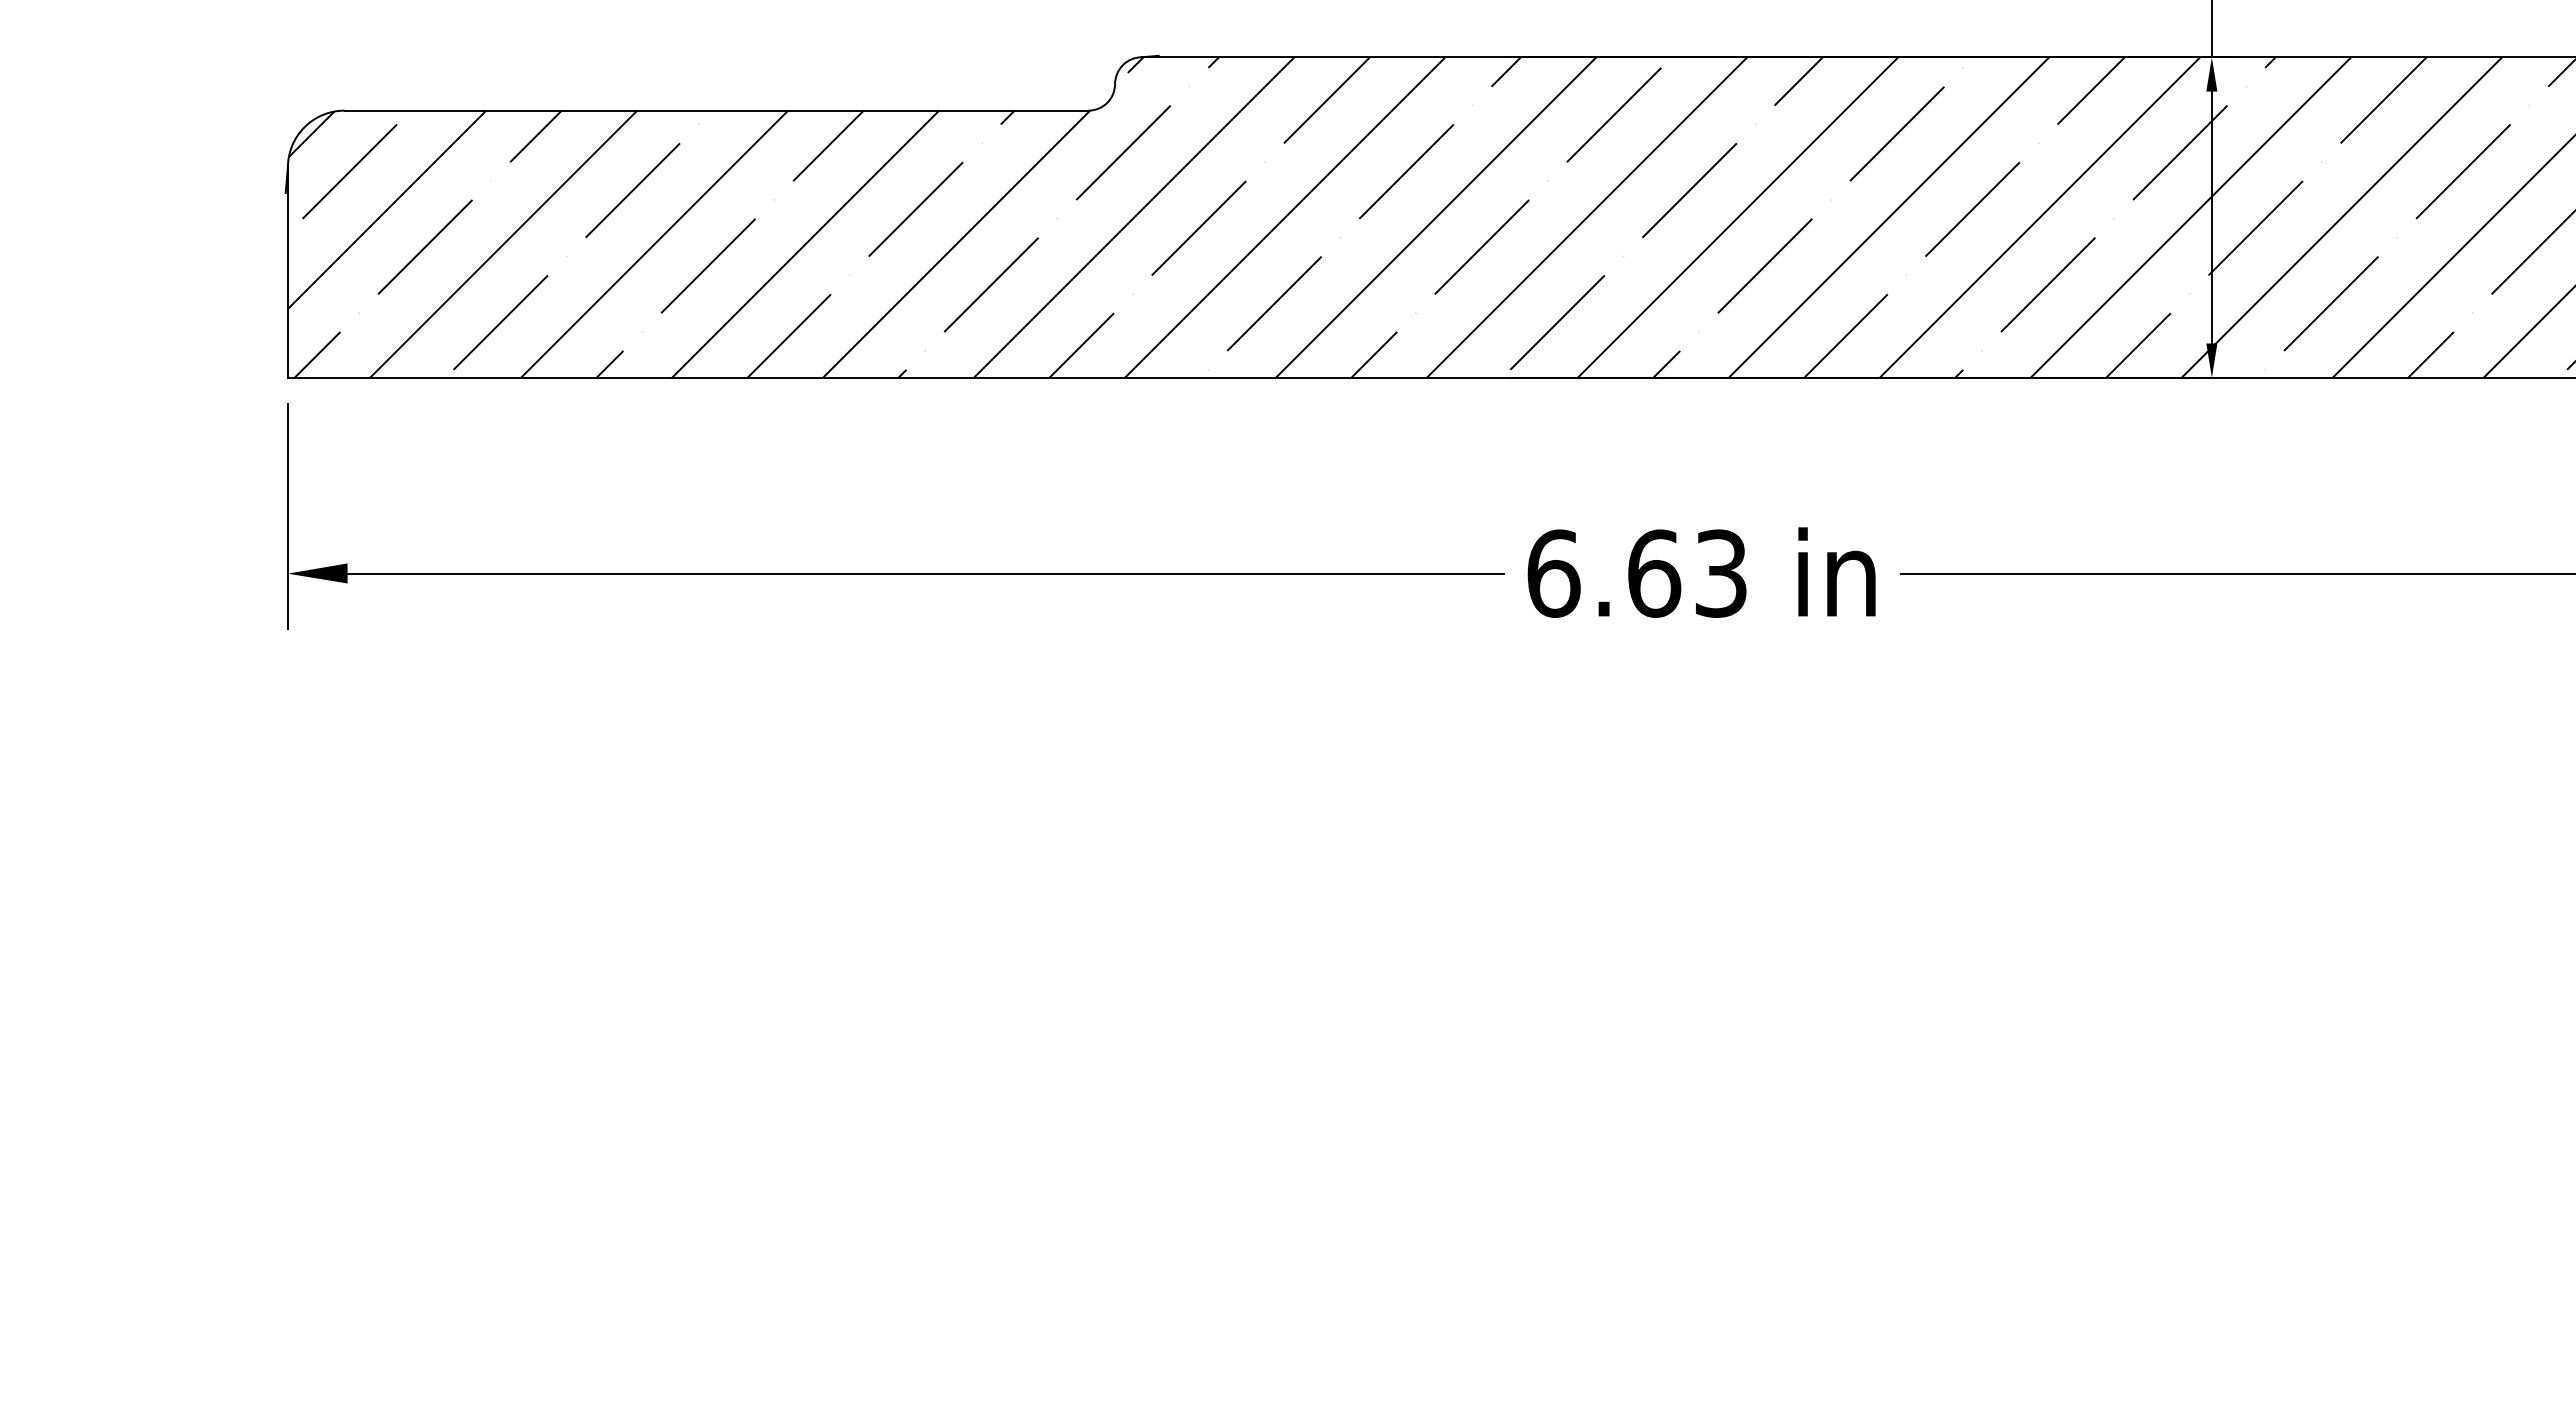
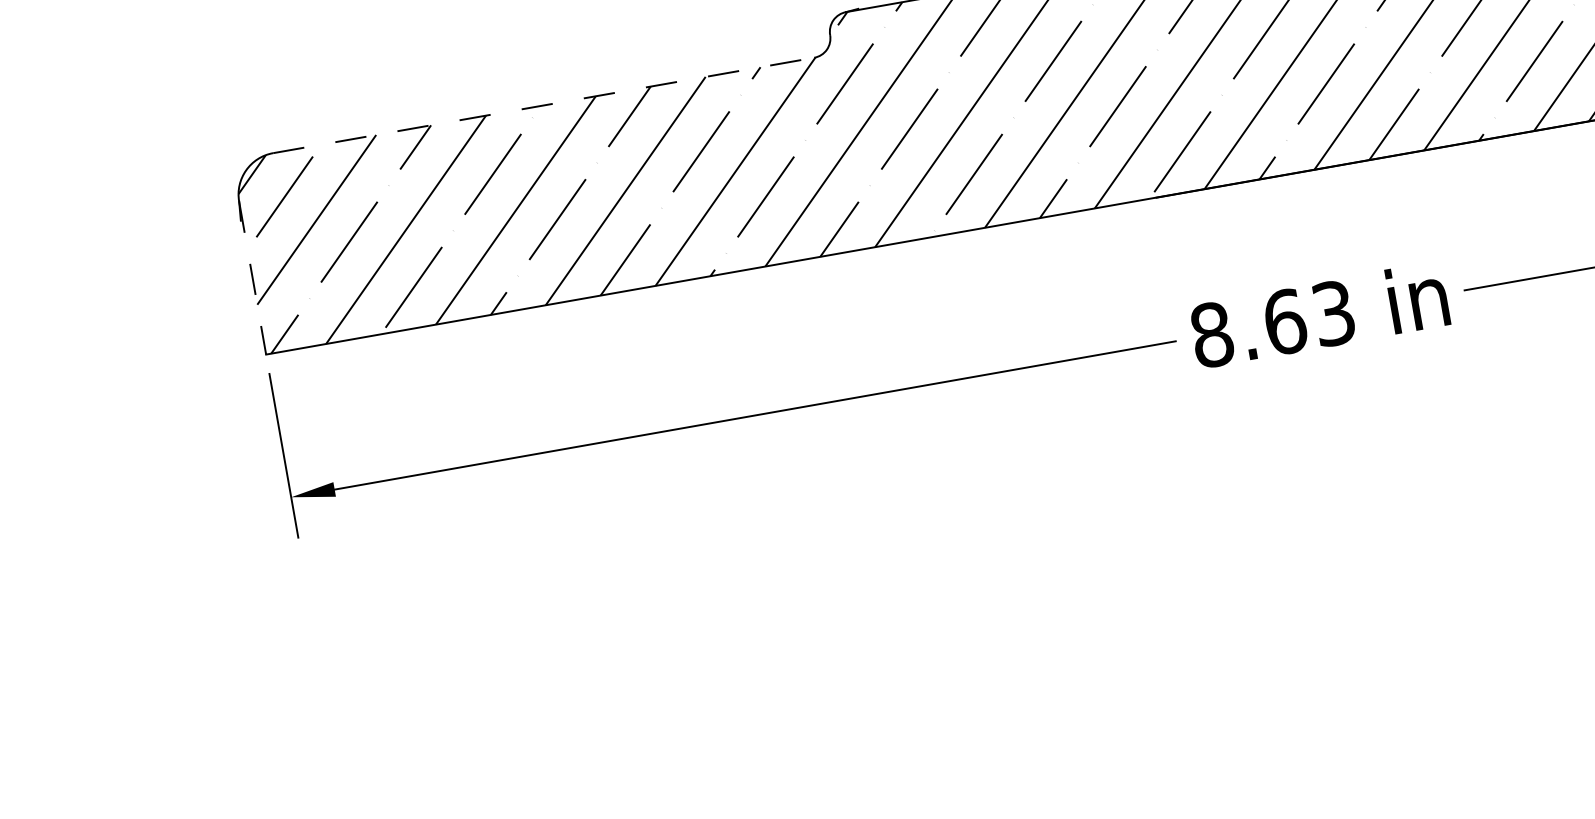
line: (716, 110) -> (543, 105), solid -> dashed
line: (287, 272) -> (252, 278), solid -> dashed
text: (1553, 573) -> (1211, 334), 6.63 -> 8.63

